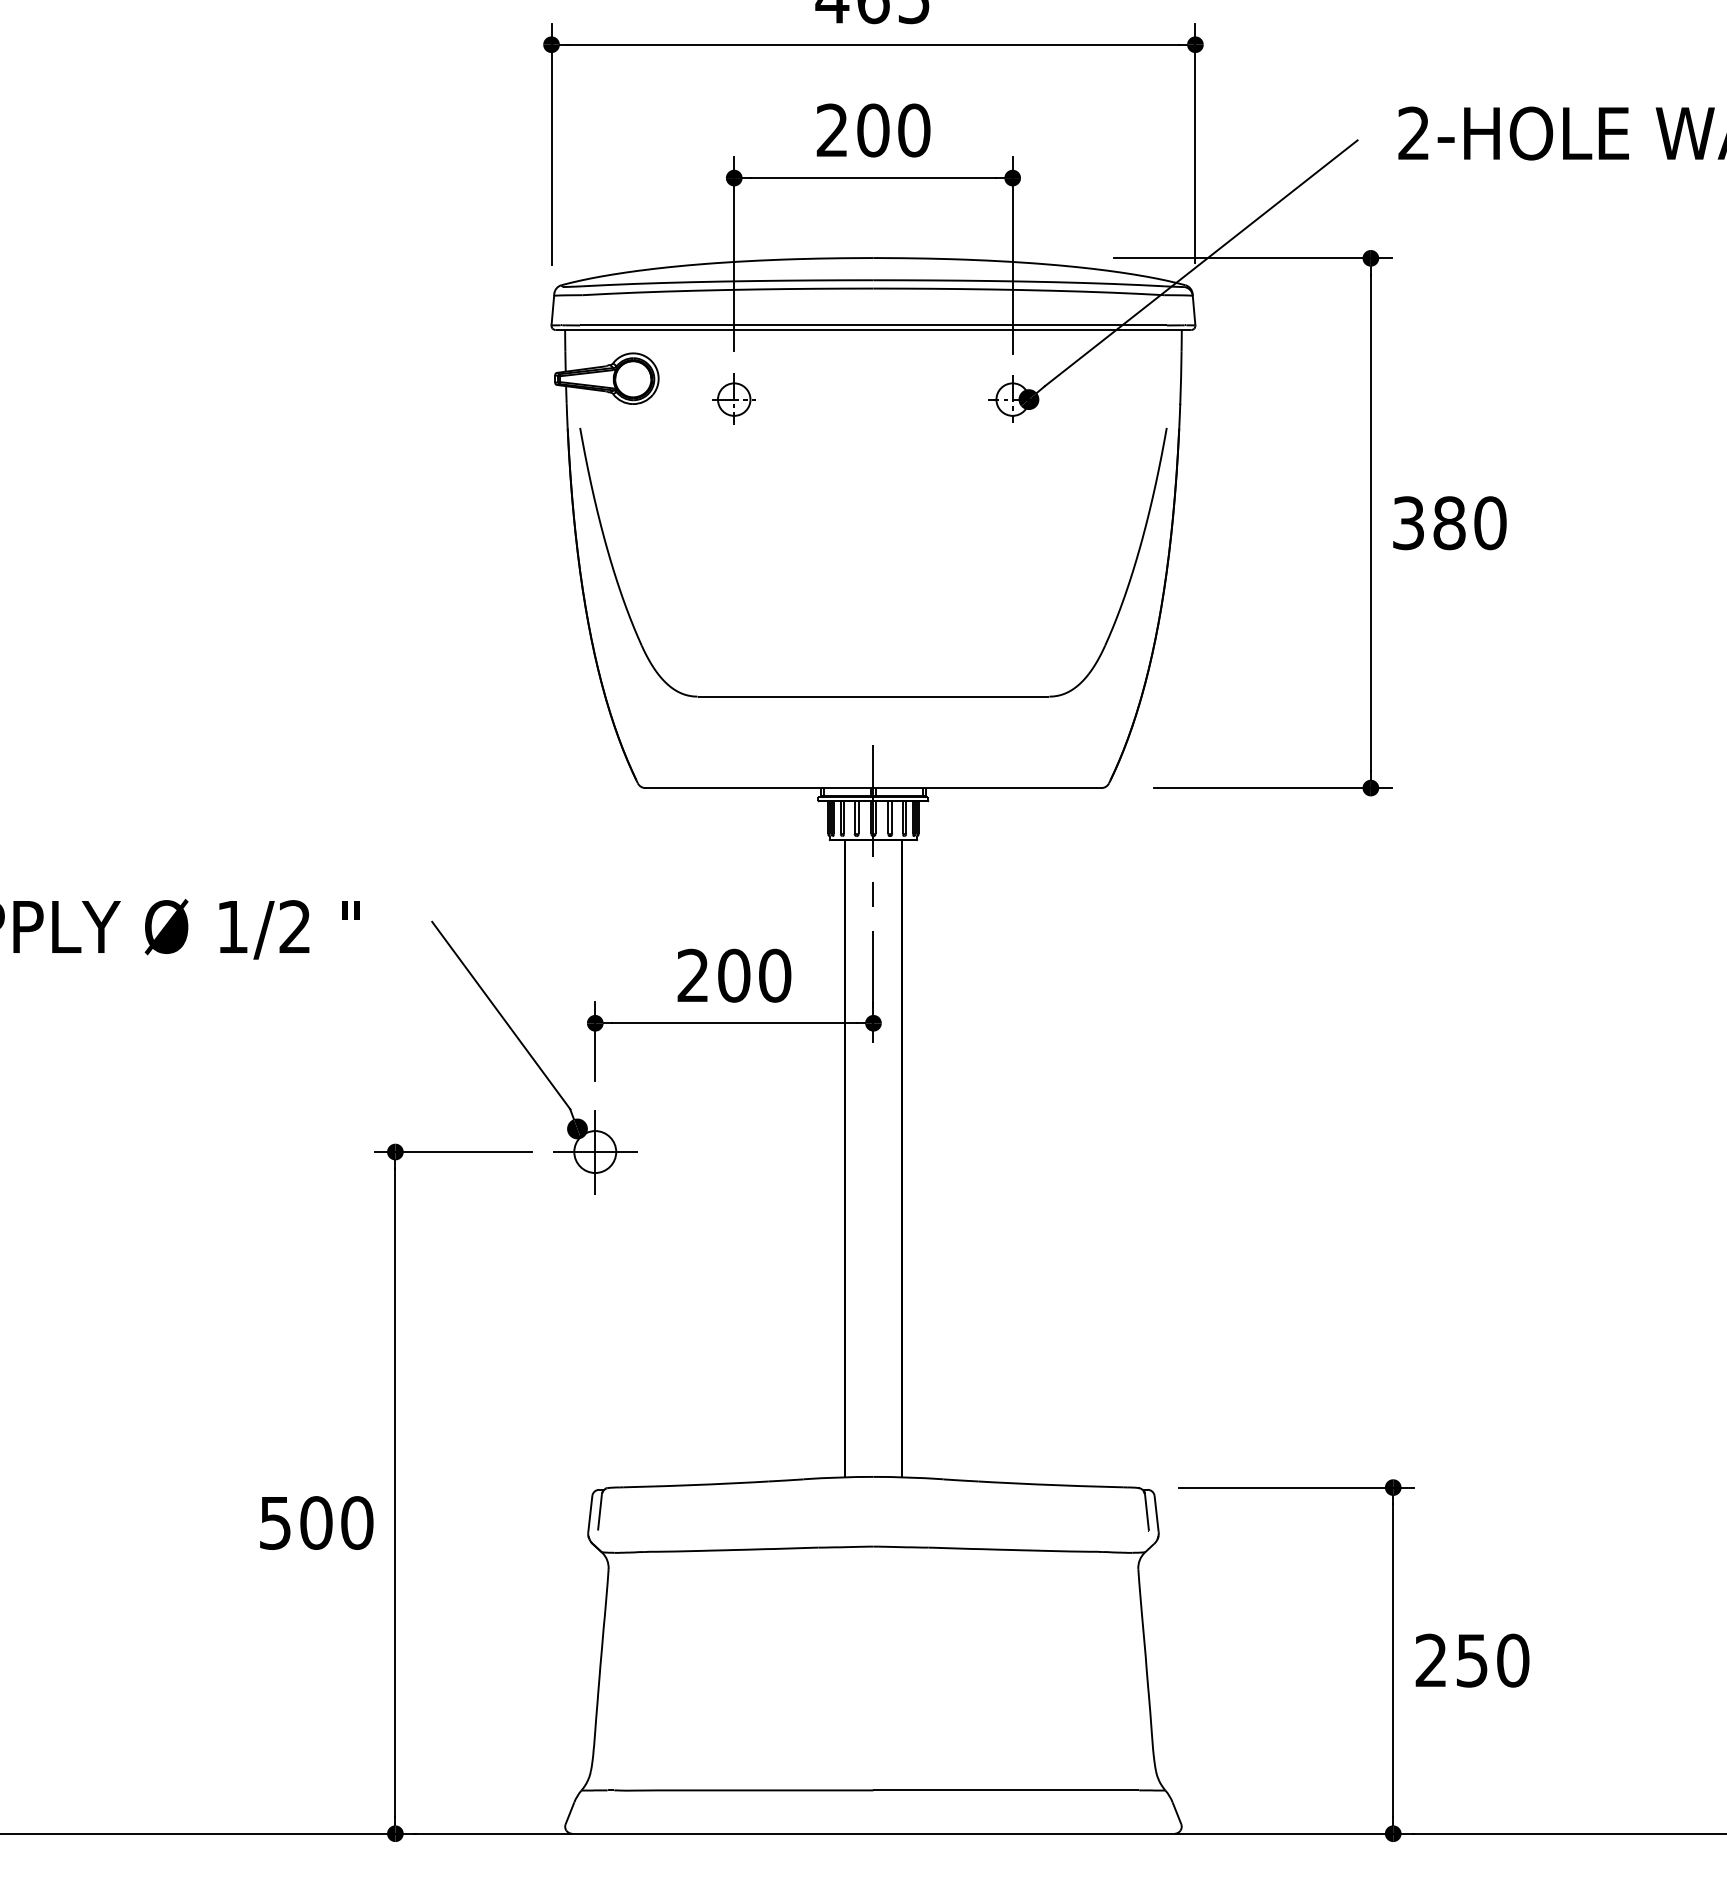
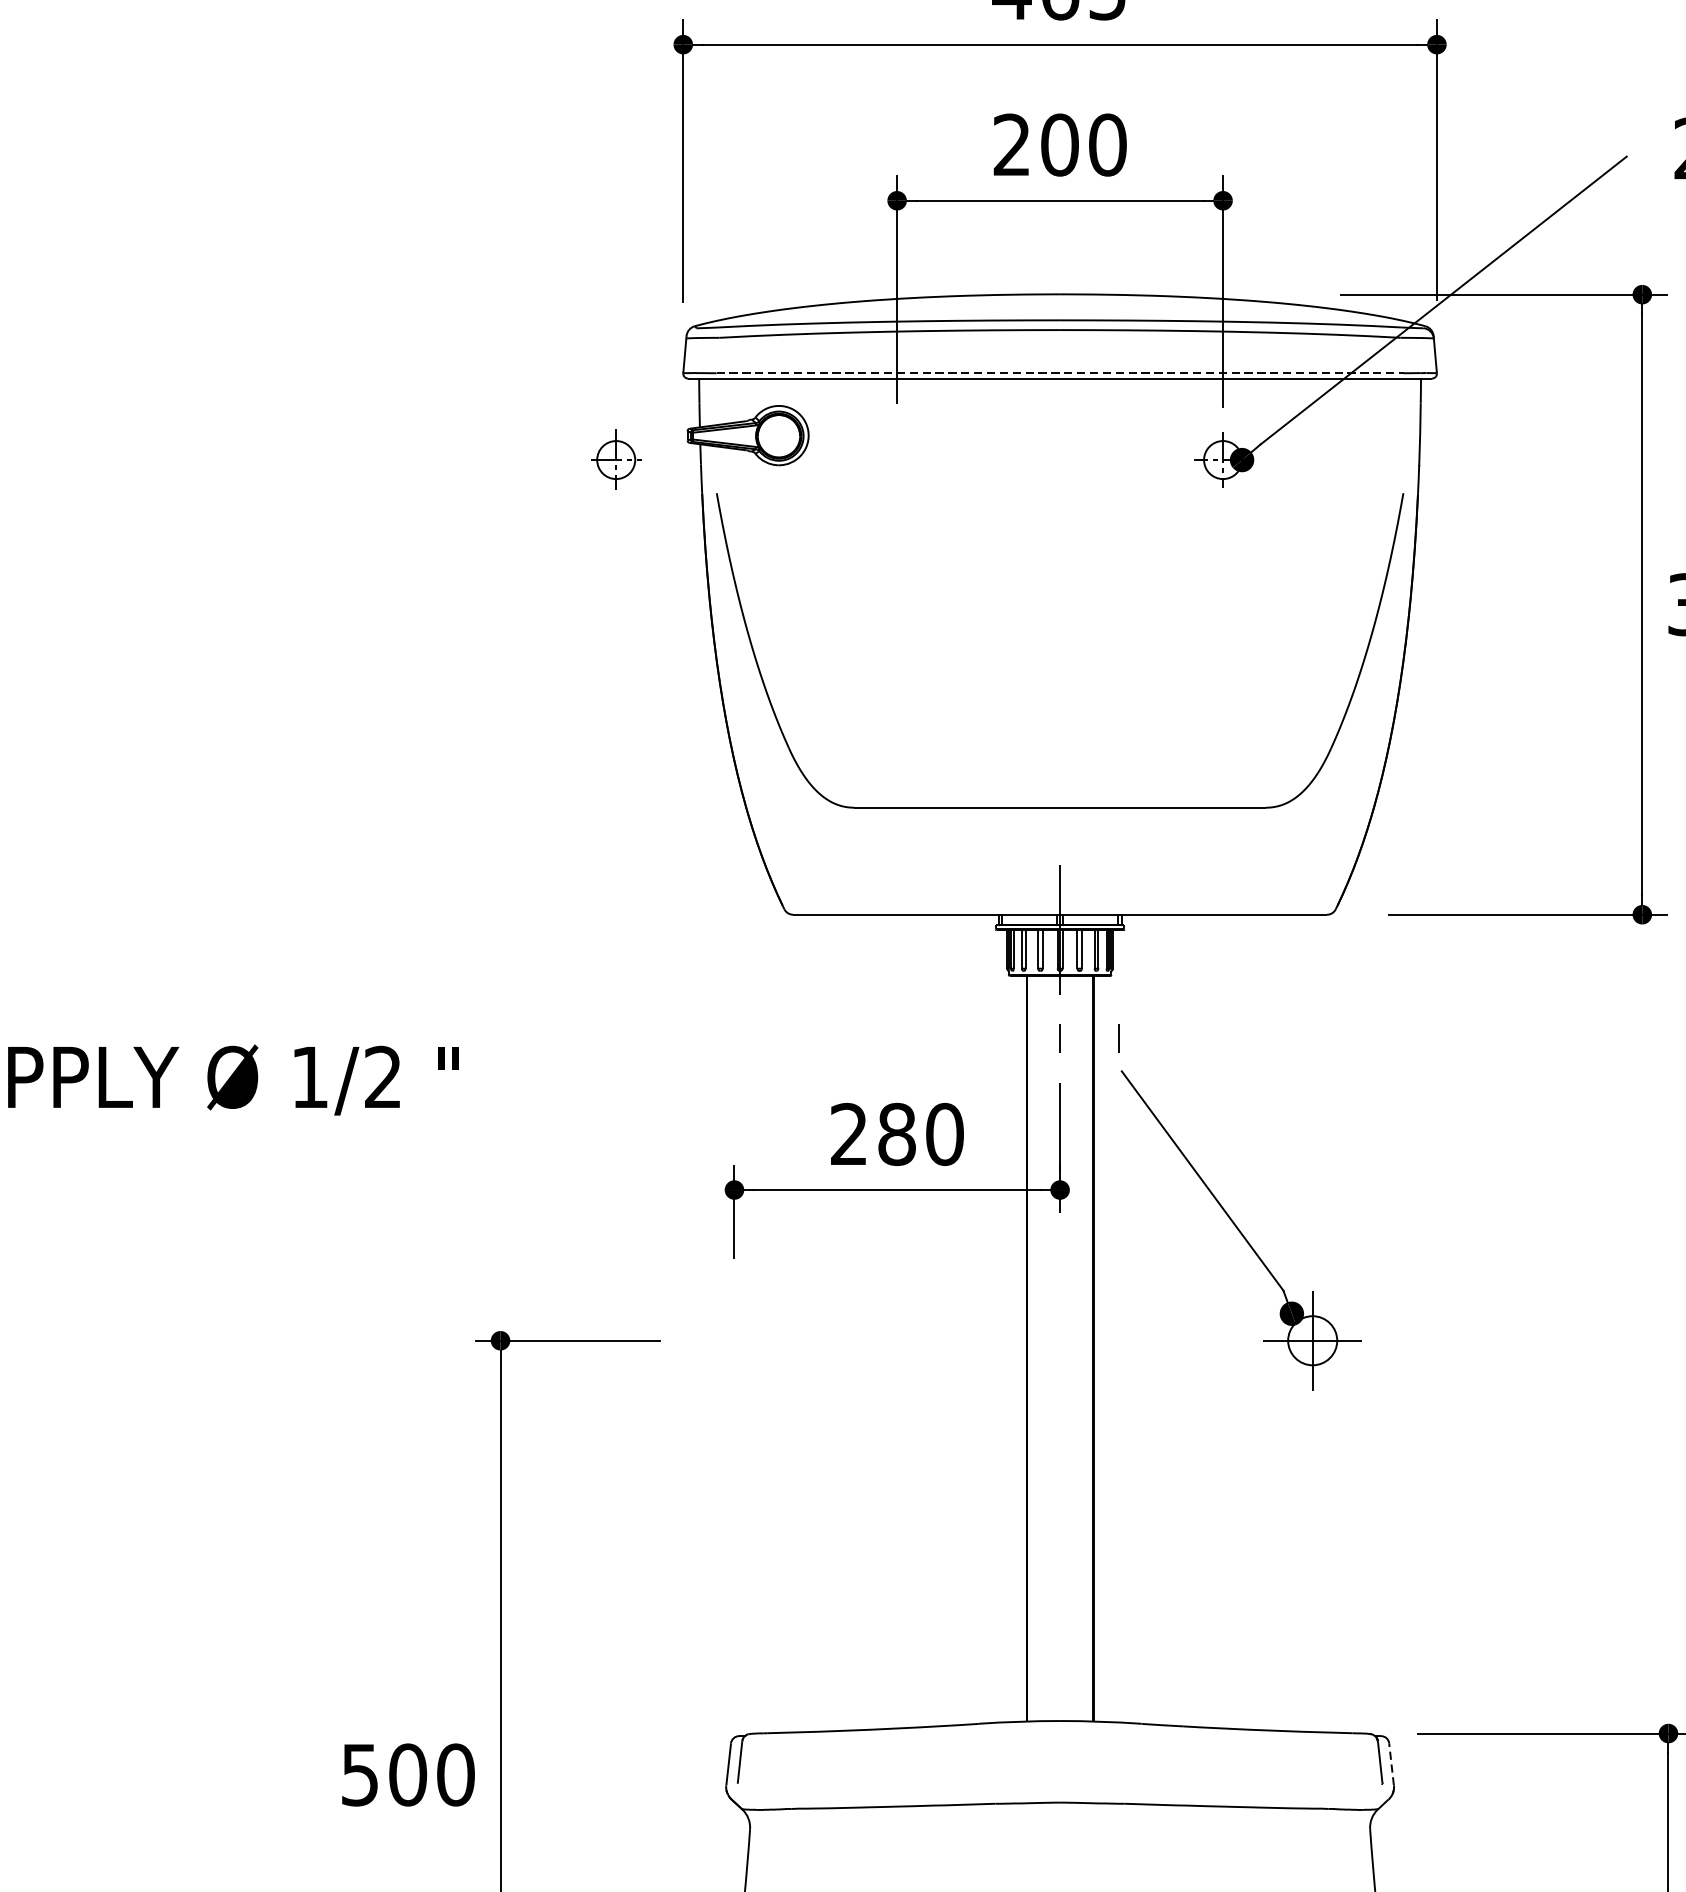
line: (873, 325) -> (1060, 373), solid -> dashed
part: (733, 398) -> (615, 458), moved
line: (922, 894) -> (1117, 1039), added
text: (734, 975) -> (897, 1134), 200 -> 280
part: (534, 1057) -> (1241, 1230), moved
line: (1156, 1513) -> (1391, 1763), solid -> dashed

